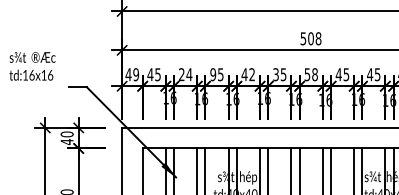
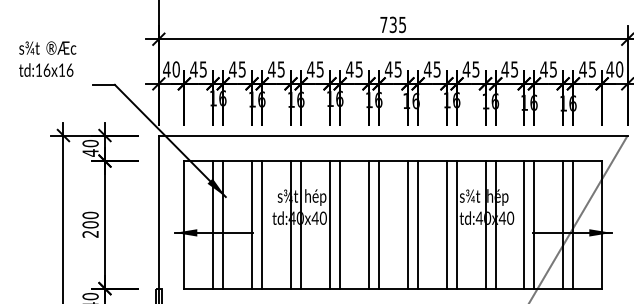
text: (311, 38) -> (393, 24), 508 -> 735
text: (135, 74) -> (175, 69), 49 -> 40
text: (185, 74) -> (237, 69), 24 -> 45
text: (212, 74) -> (271, 69), 95 -> 45
text: (251, 74) -> (319, 69), 42 -> 45
text: (275, 74) -> (349, 69), 35 -> 45
text: (311, 74) -> (393, 69), 58 -> 45

